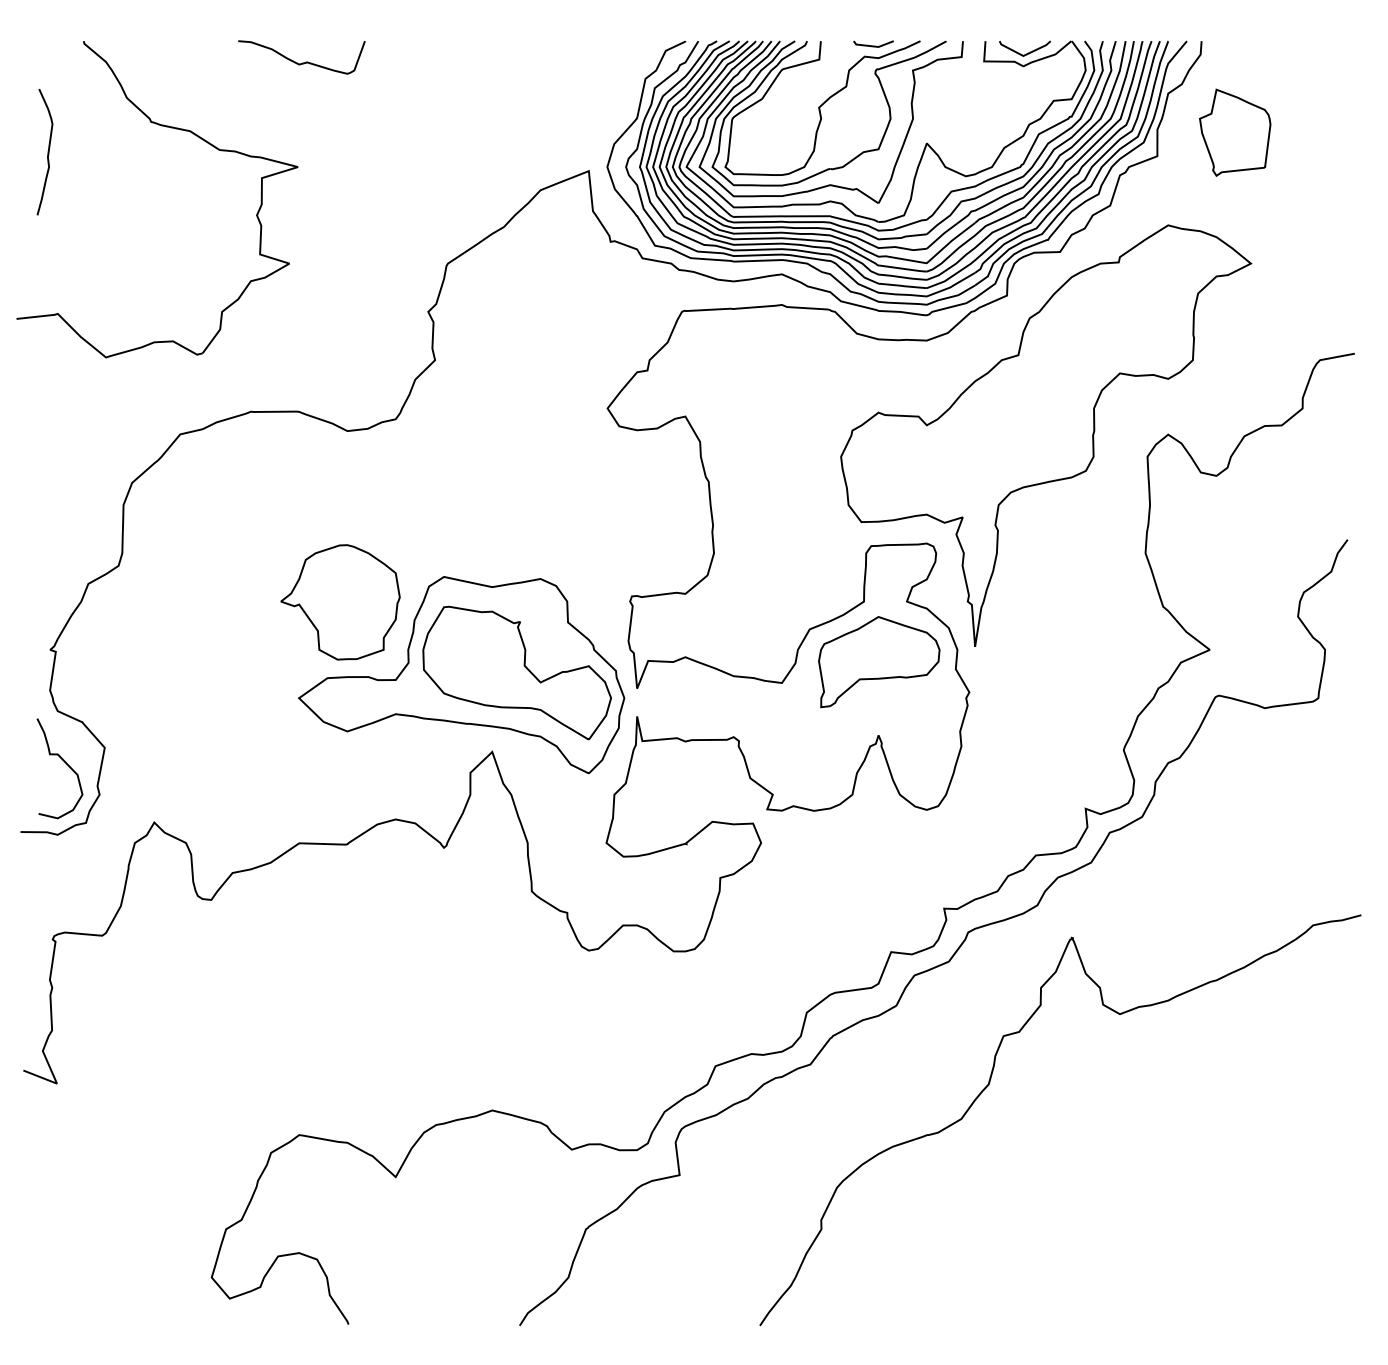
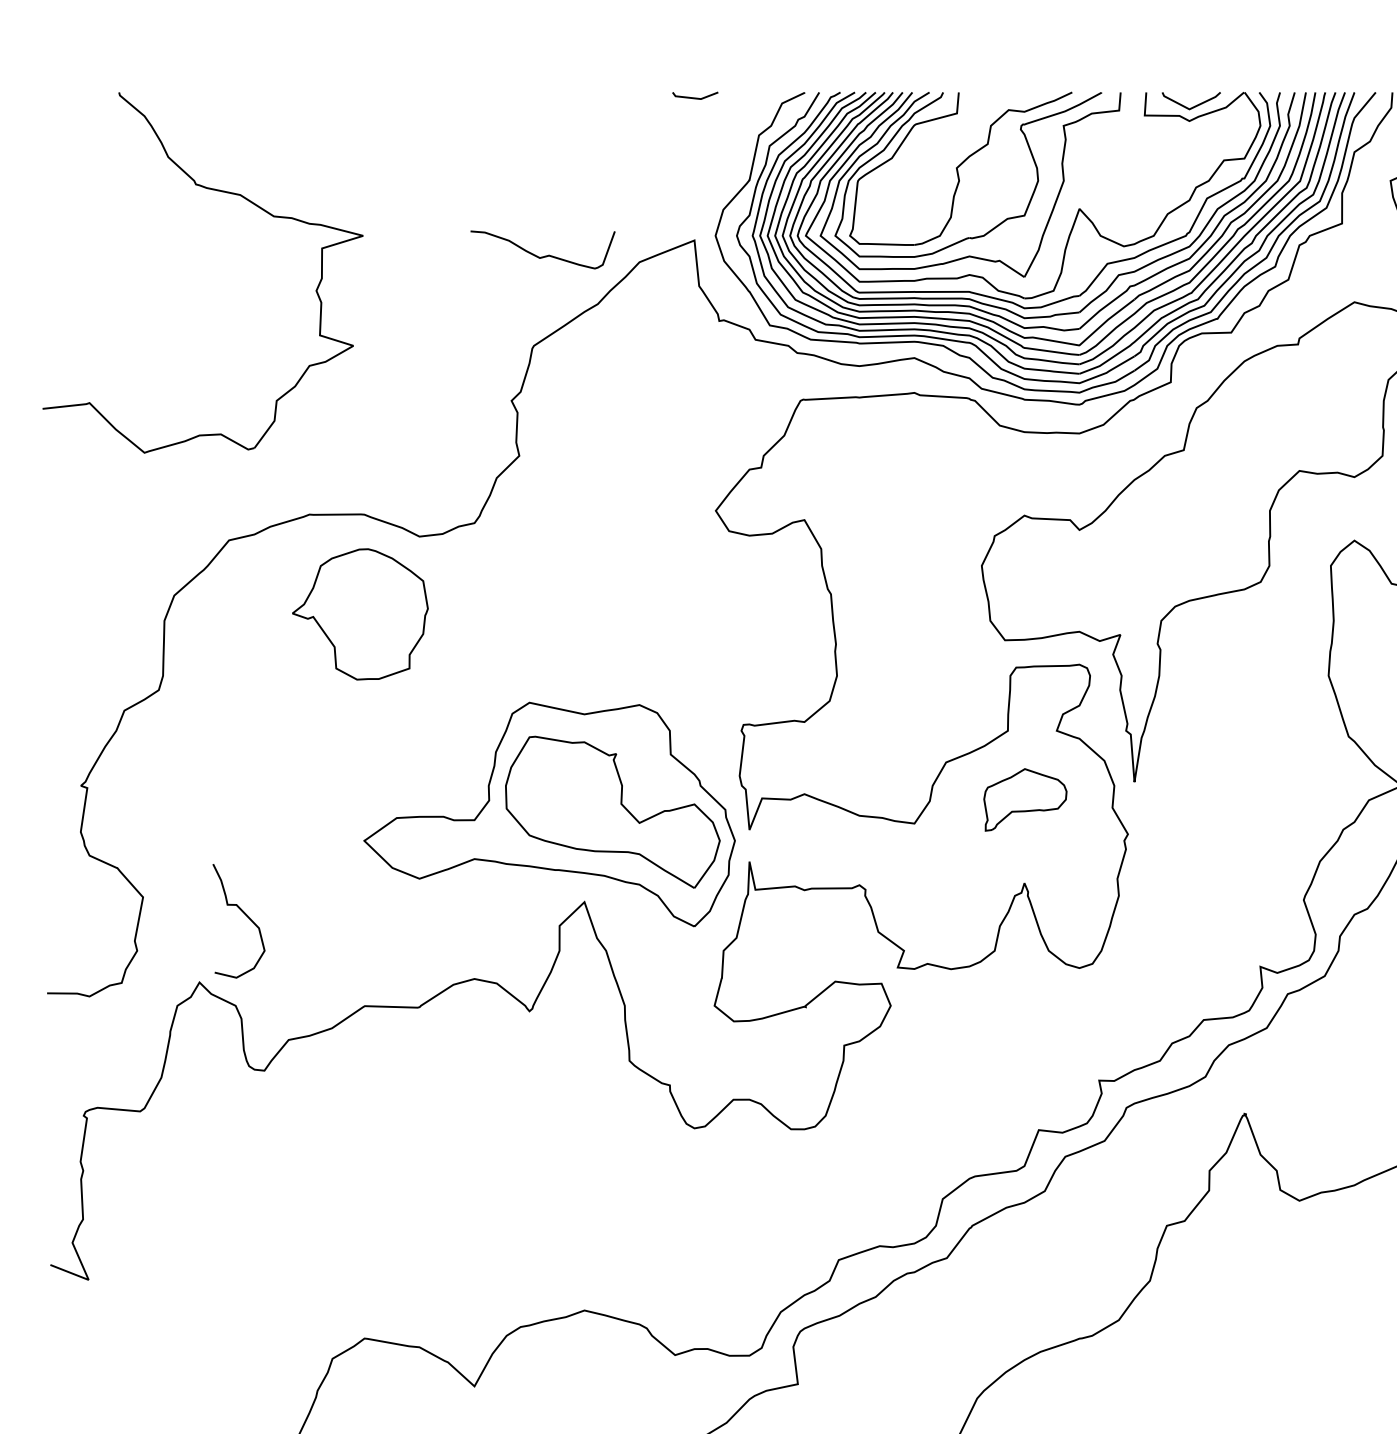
line: (873, 45) -> (695, 97), moved
curve: (302, 62) -> (543, 255), moved
curve: (47, 152) -> (77, 219), removed
part: (340, 602) -> (360, 614), moved
part: (879, 662) -> (1025, 800), size x0.6
curve: (64, 762) -> (244, 914), moved

